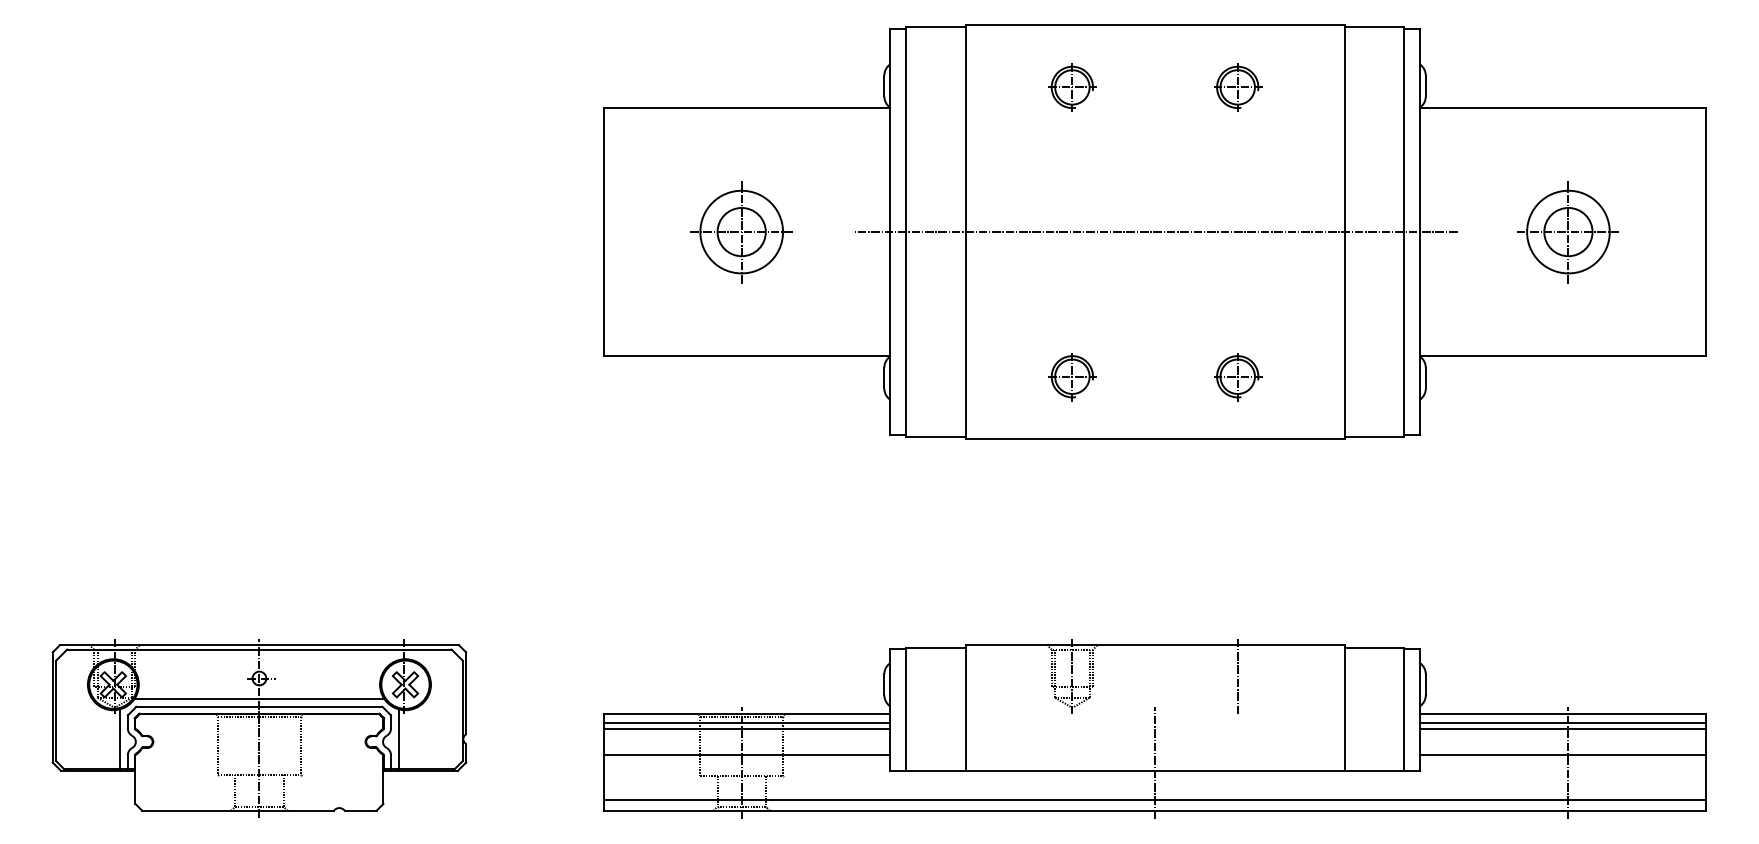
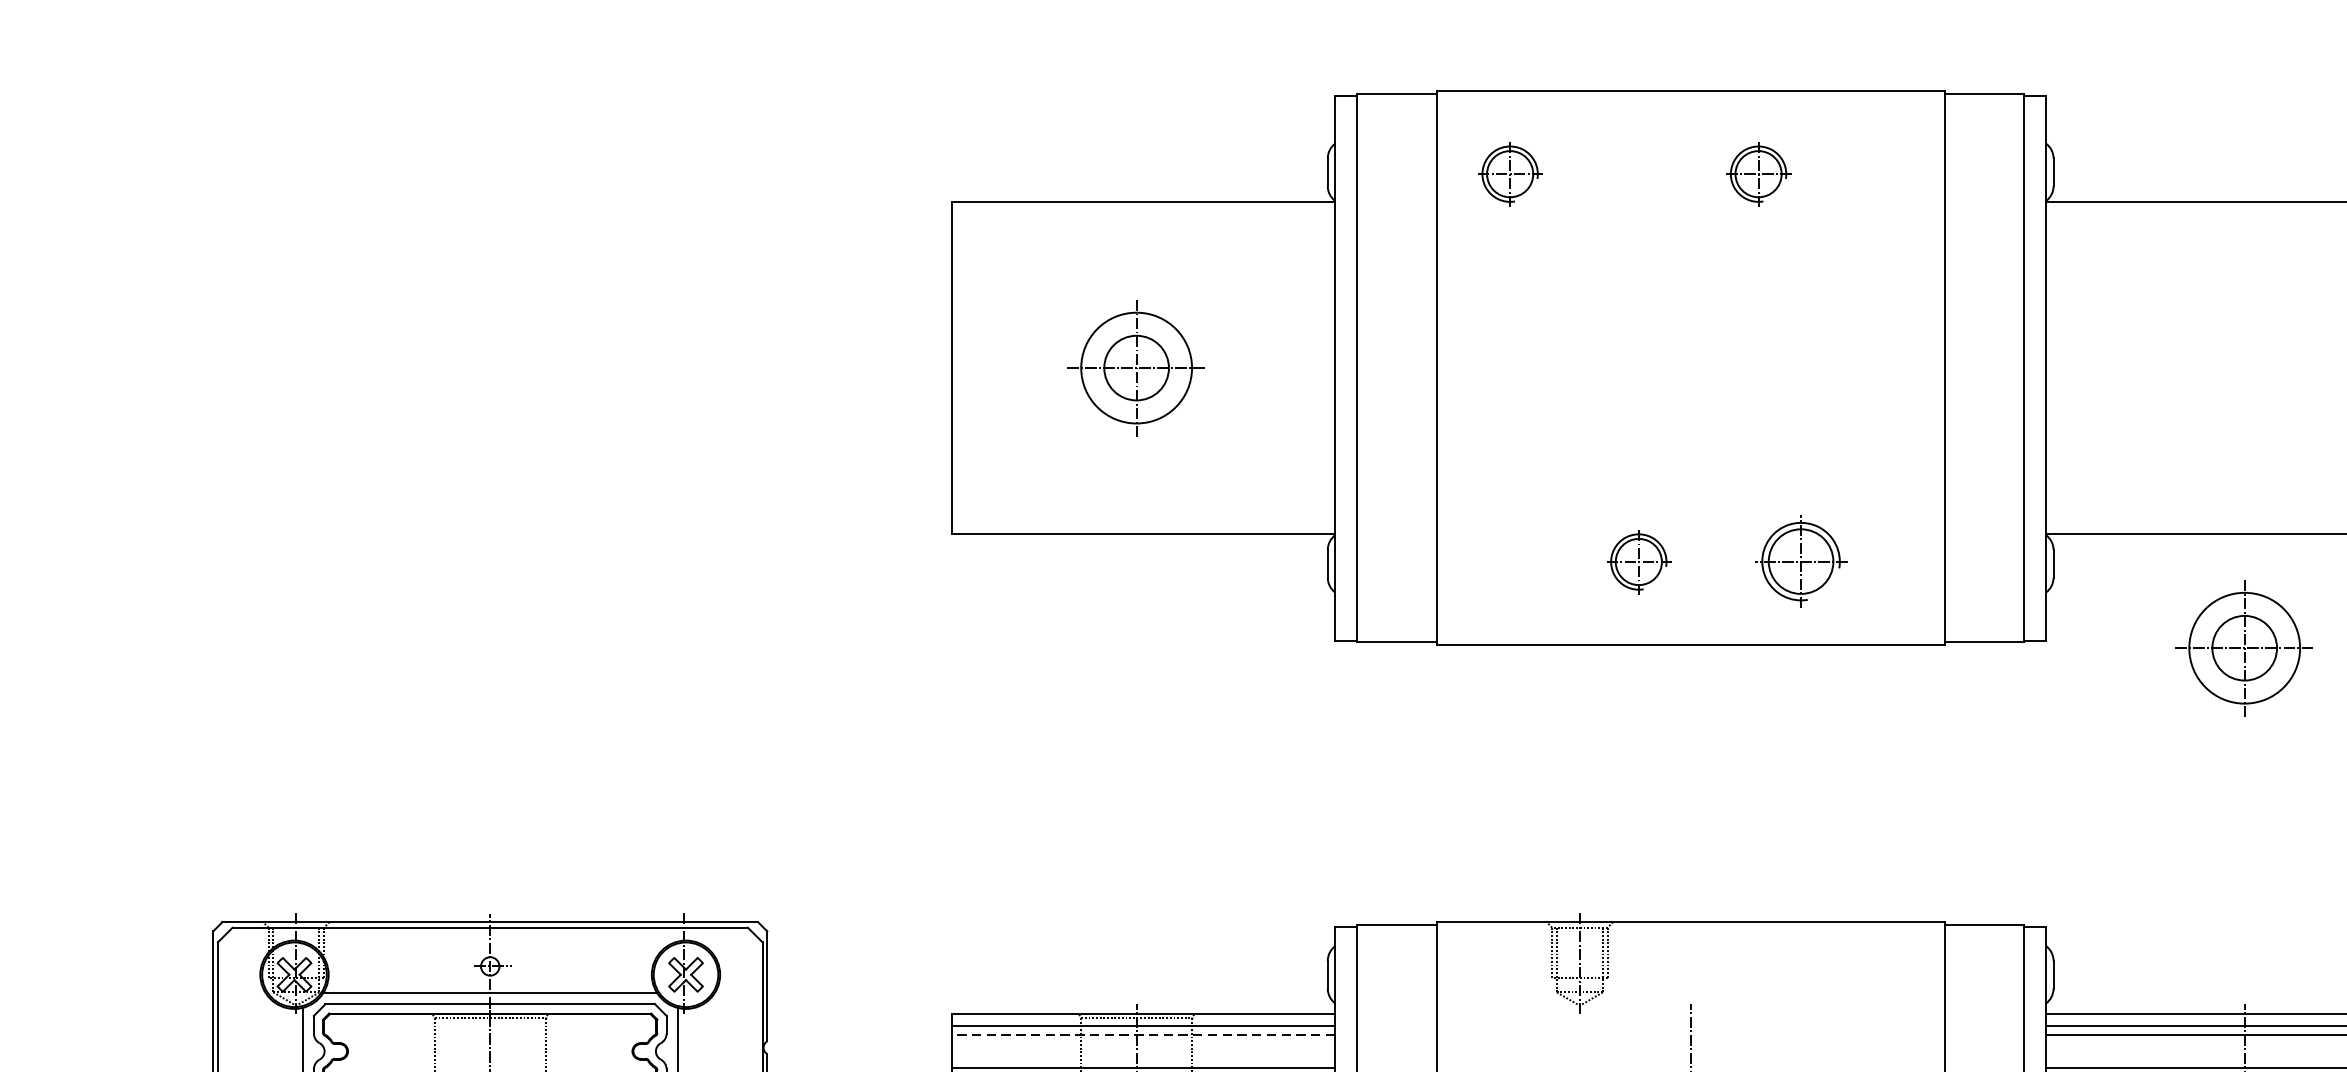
part: (1072, 87) -> (1510, 174), moved
part: (1238, 87) -> (1759, 174), moved
line: (1154, 232) -> (1689, 368), removed
part: (1567, 232) -> (2243, 648), moved
part: (1072, 377) -> (1638, 562), moved
part: (1238, 377) -> (1802, 562), size x1.4
line: (1237, 676) -> (1801, 963), removed
line: (746, 729) -> (1143, 1034), solid -> dashed

